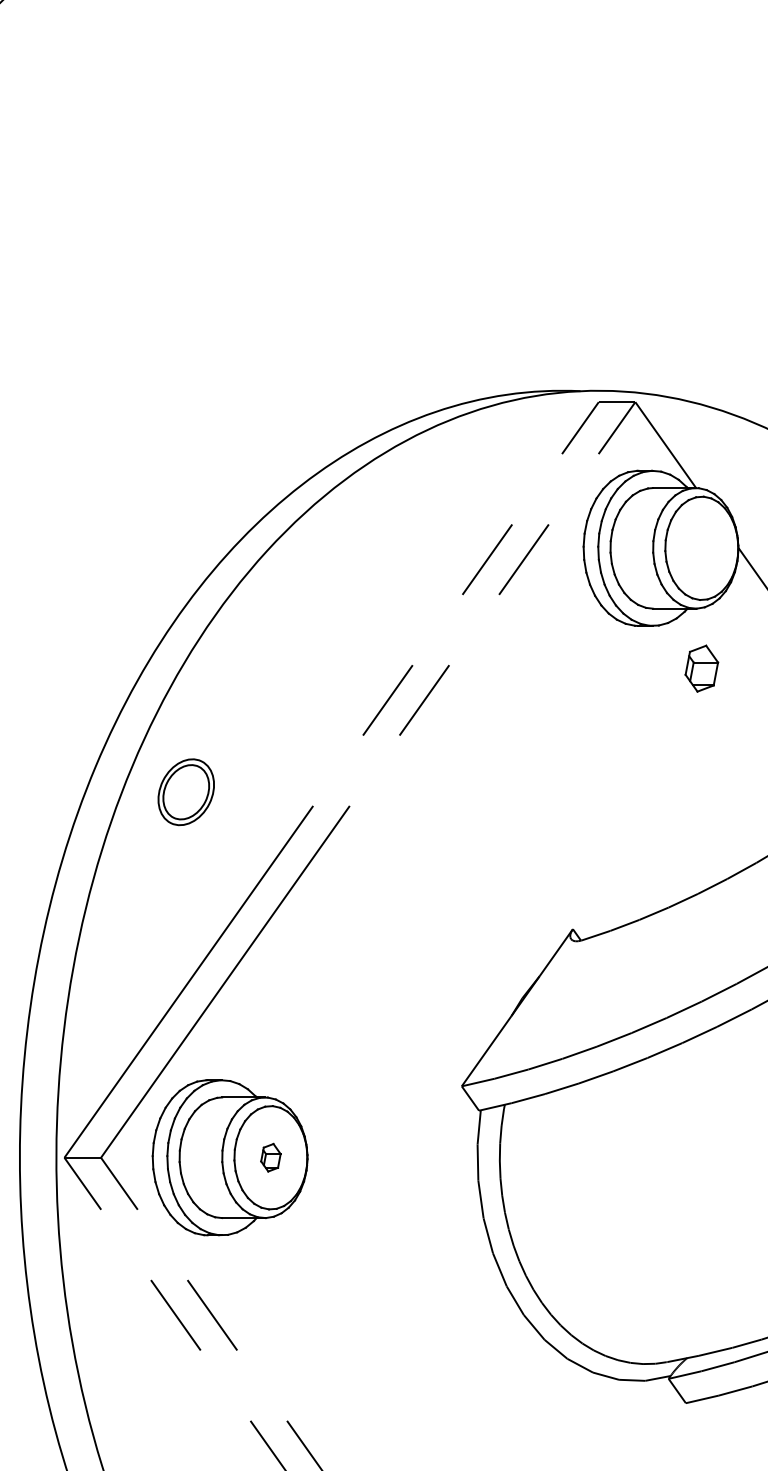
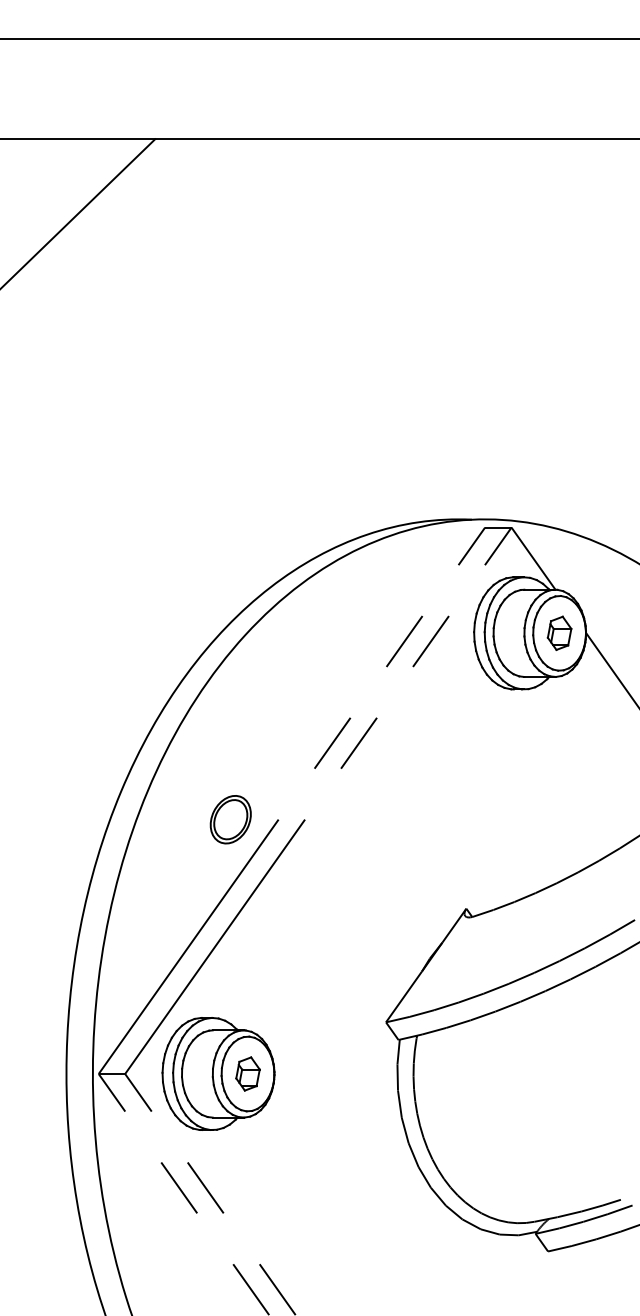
part: (701, 667) -> (559, 632), moved
part: (185, 791) -> (230, 819), moved
part: (270, 1157) -> (247, 1073), size x1.67

